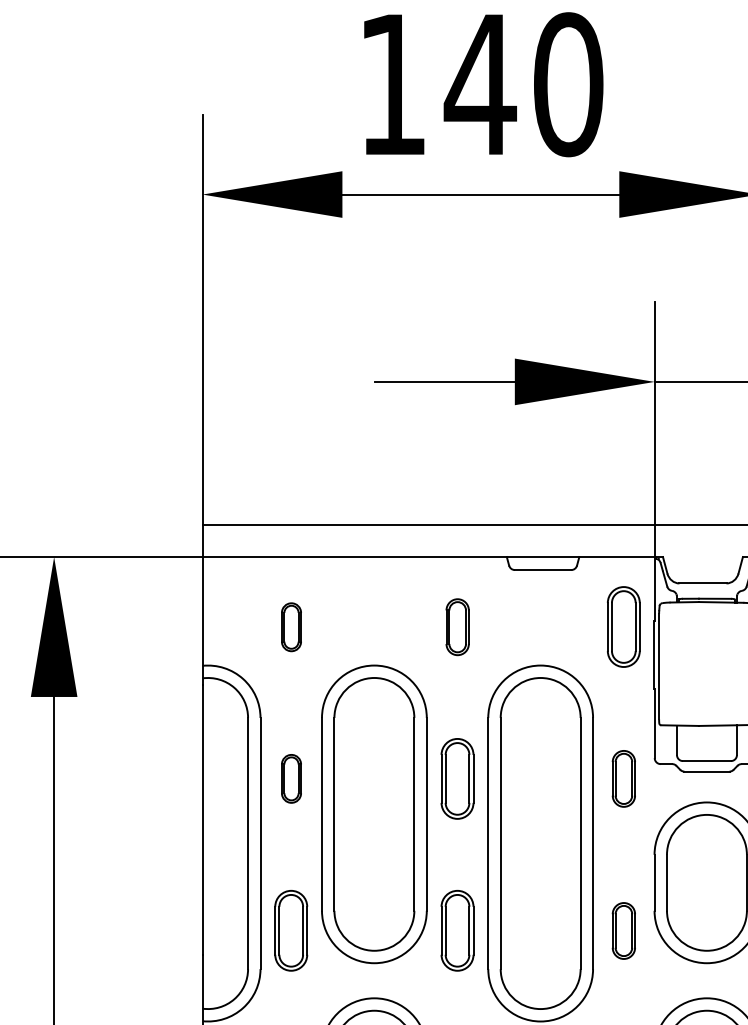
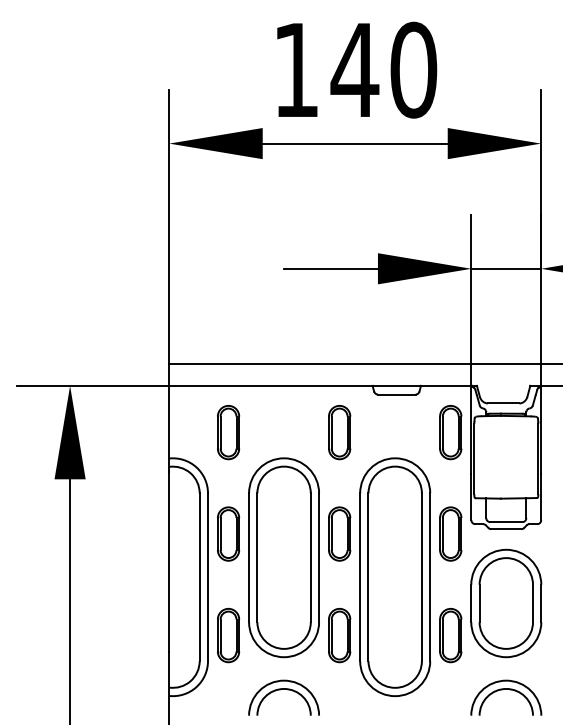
part: (291, 626) -> (228, 432), size x1.67
part: (457, 626) -> (339, 432), size x1.43
part: (291, 778) -> (228, 533), size x1.67
part: (623, 778) -> (450, 533), size x1.43
part: (623, 930) -> (450, 635), size x1.43

